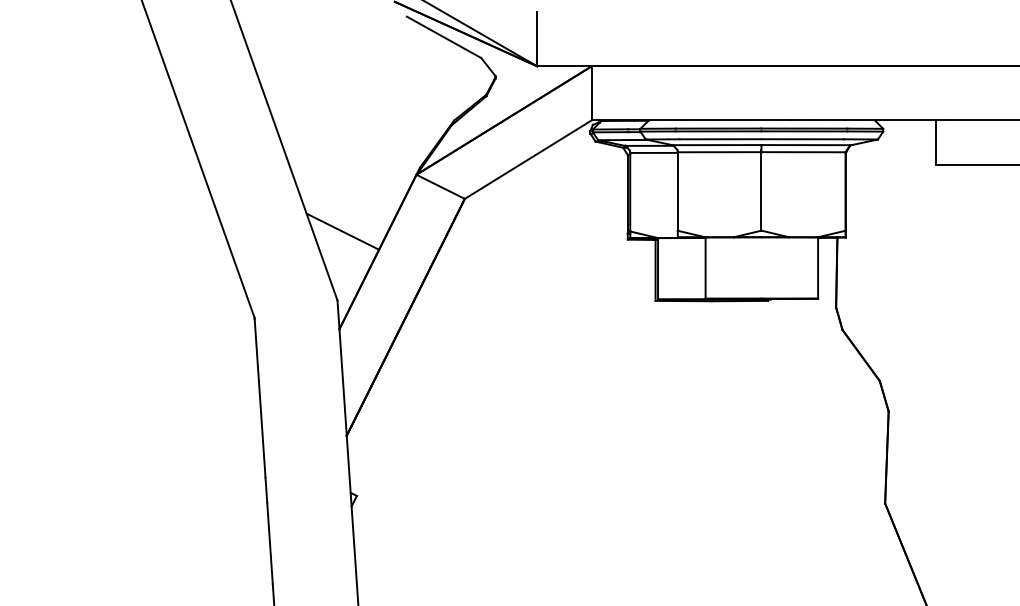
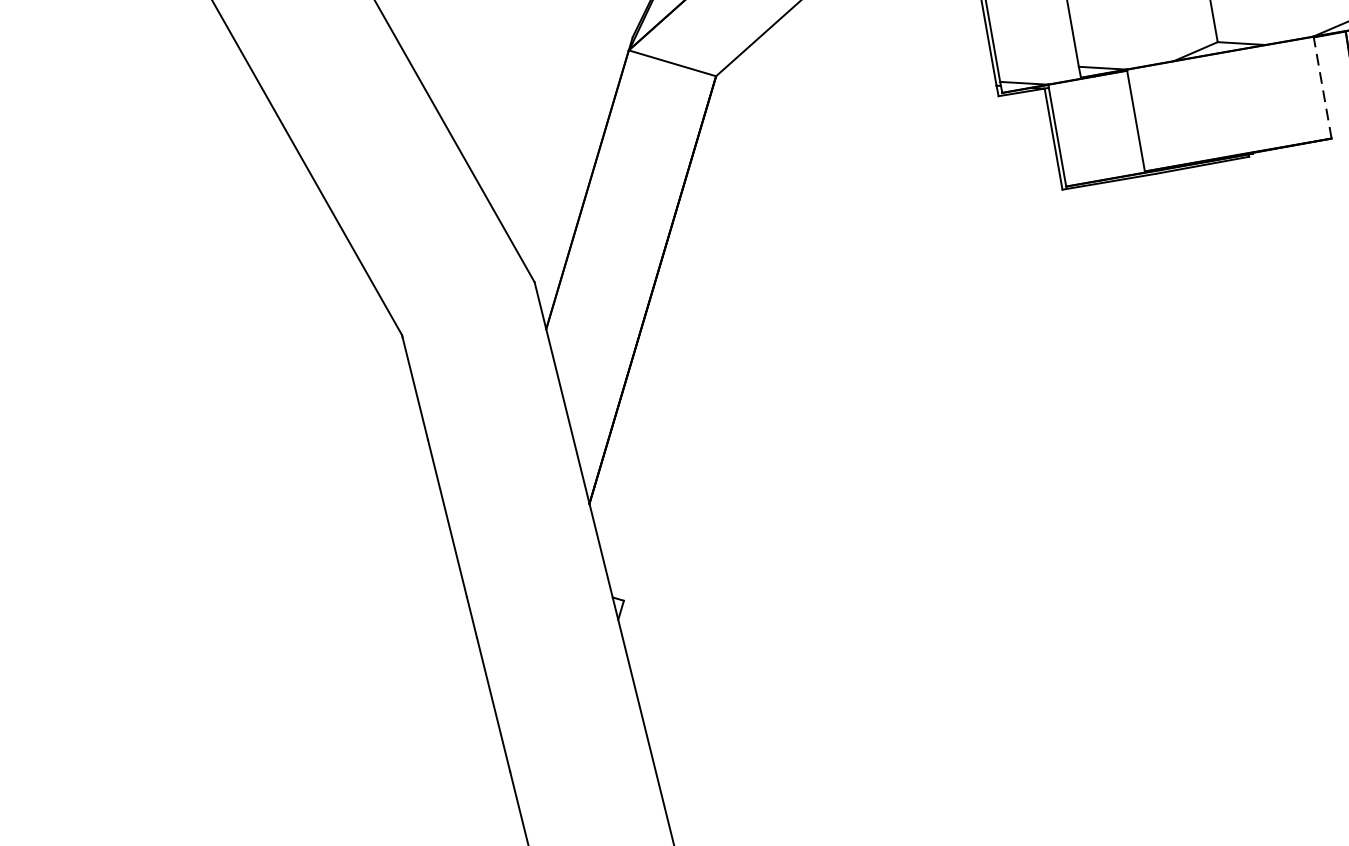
line: (342, 231) -> (522, 166), removed
line: (818, 268) -> (1323, 88), solid -> dashed

